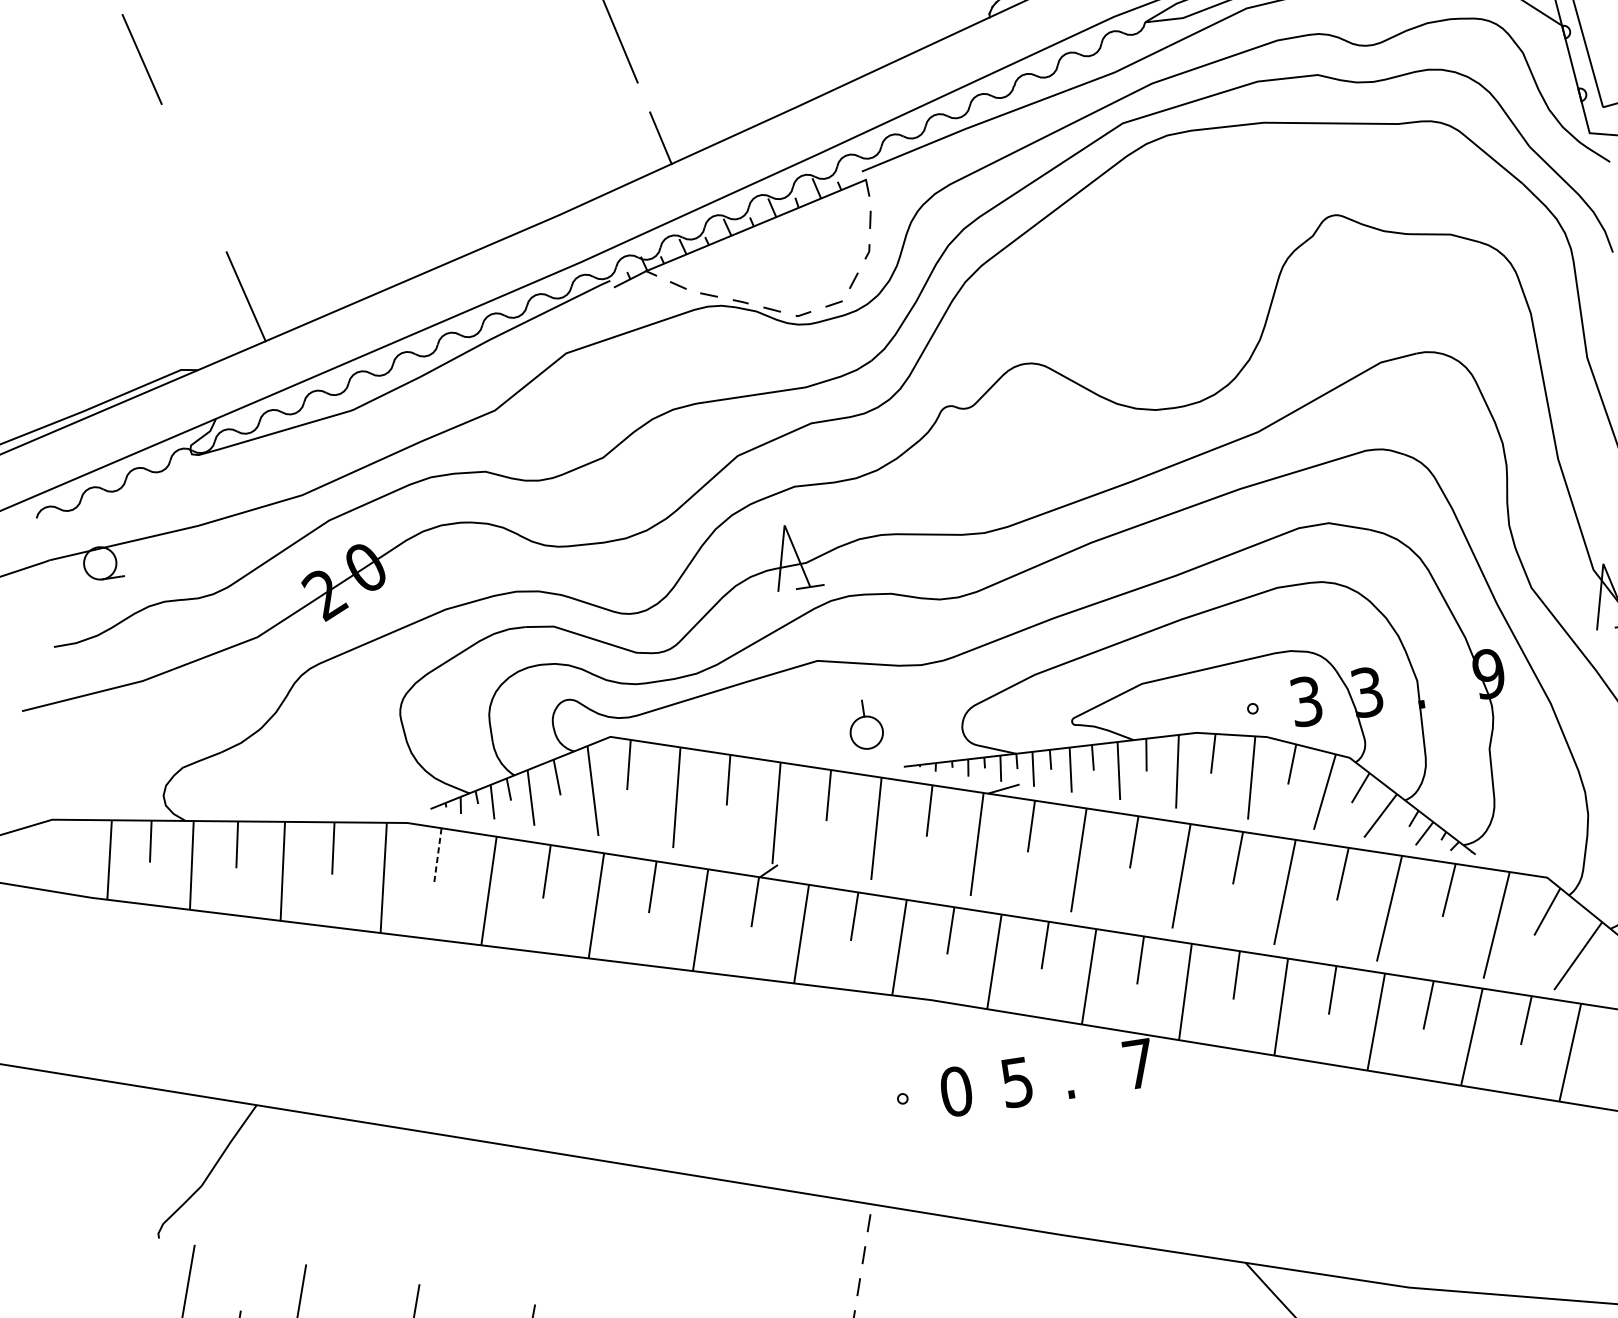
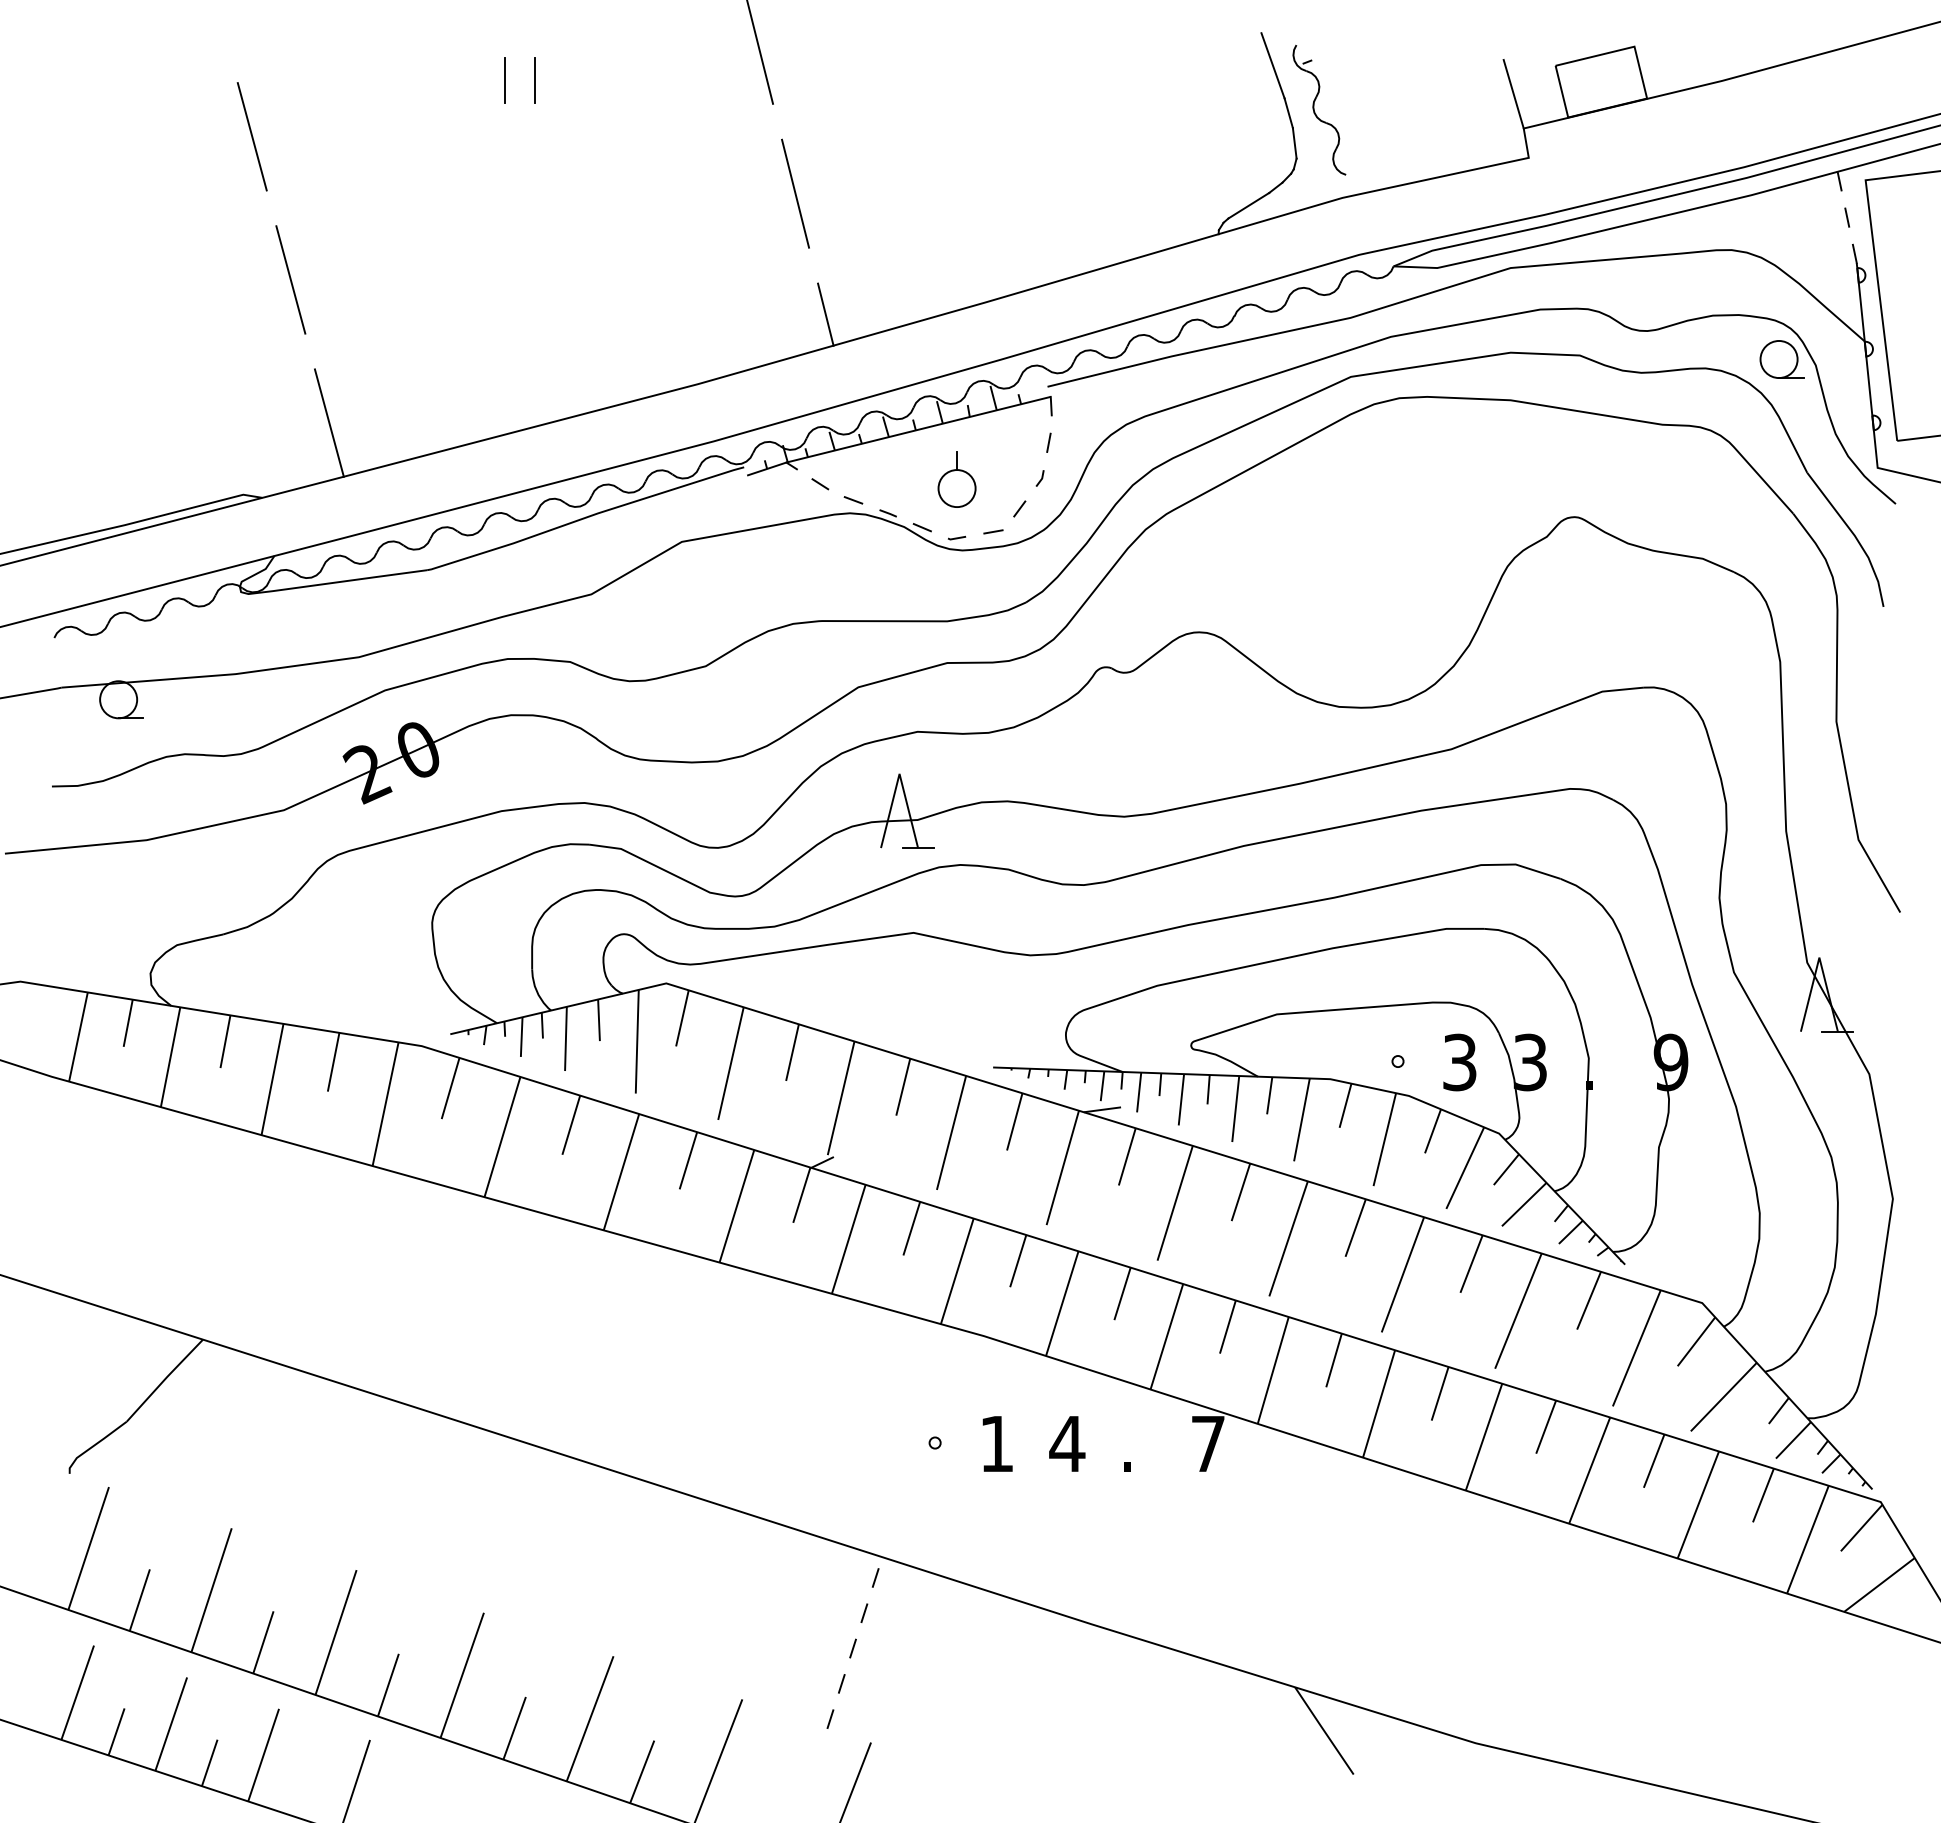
part: (1492, 52) -> (1781, 359), added
line: (193, 177) -> (290, 279), added
part: (865, 724) -> (956, 479), moved
line: (437, 855) -> (450, 1088), dashed -> solid
text: (1017, 1082) -> (1067, 1444), 5 -> 4
text: (955, 1091) -> (996, 1443), 0 -> 1

